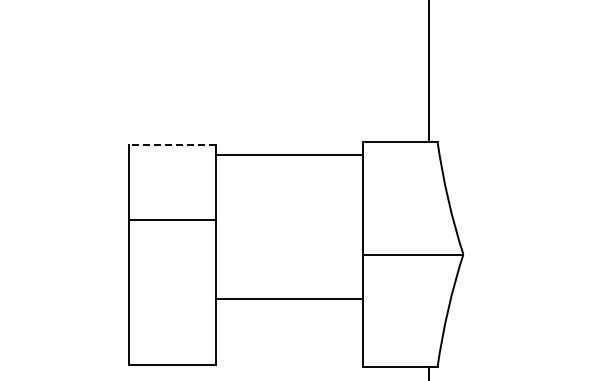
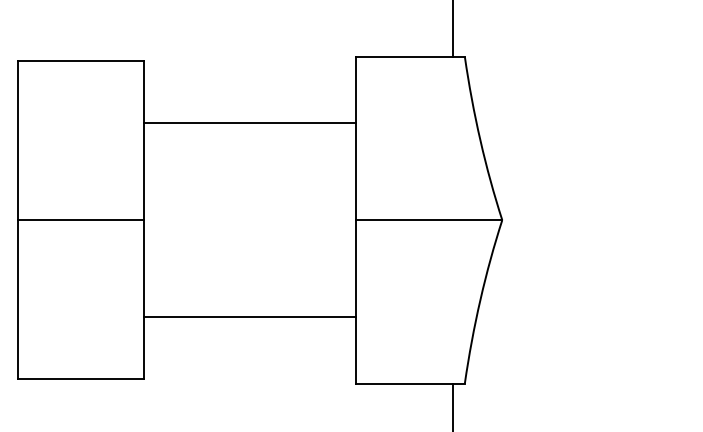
line: (171, 144) -> (79, 60), dashed -> solid
line: (288, 154) -> (249, 123), moved
line: (171, 219) -> (79, 220), moved
line: (288, 299) -> (249, 317), moved

